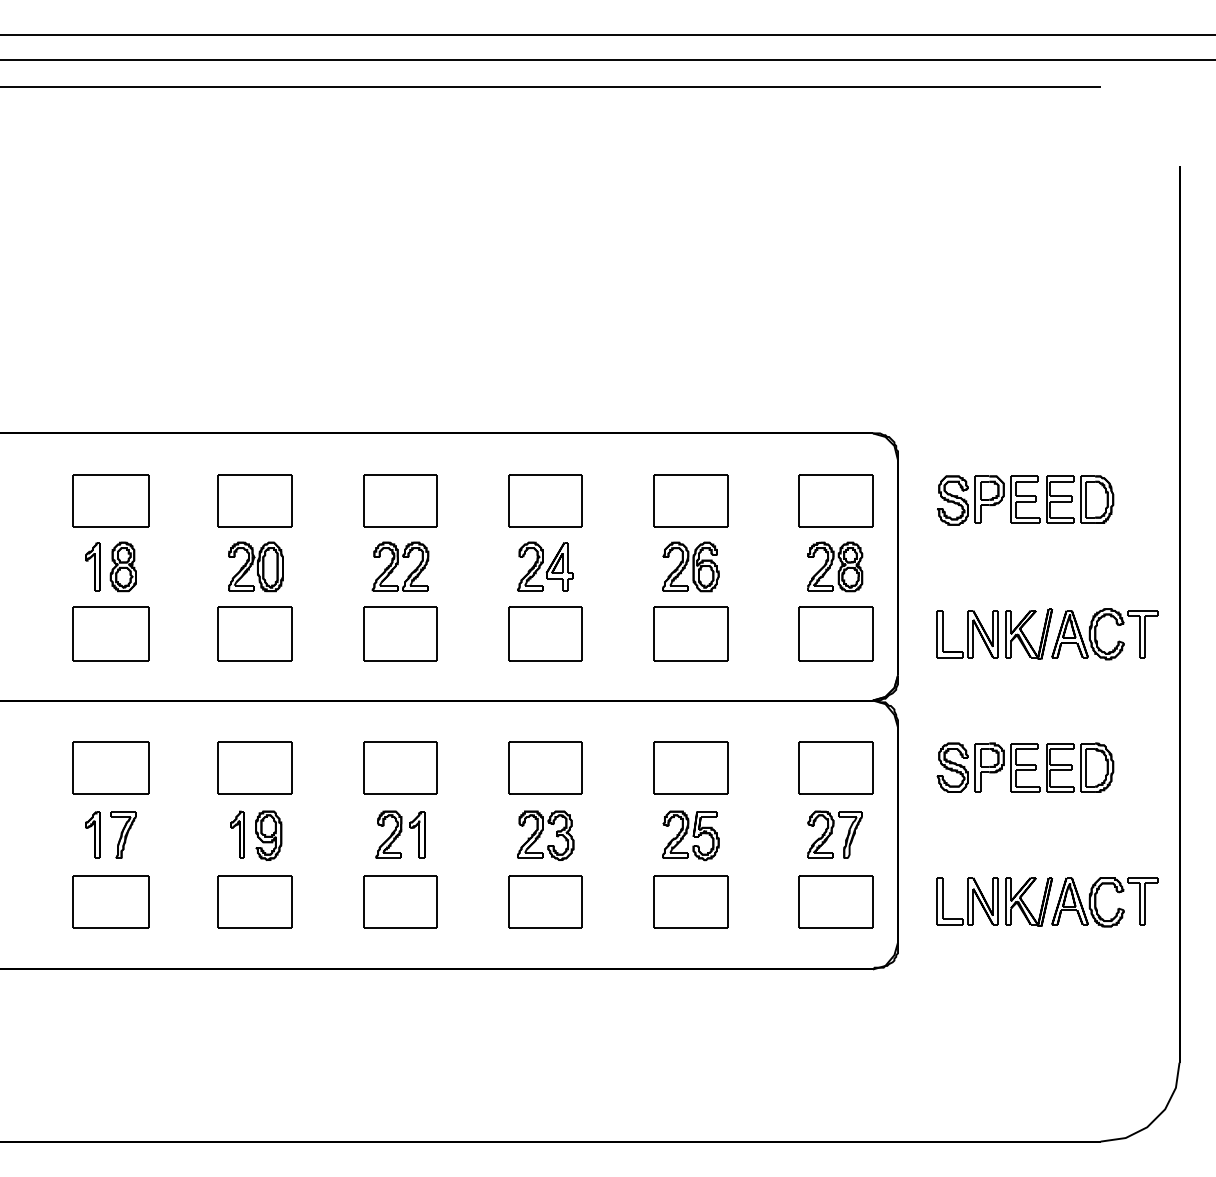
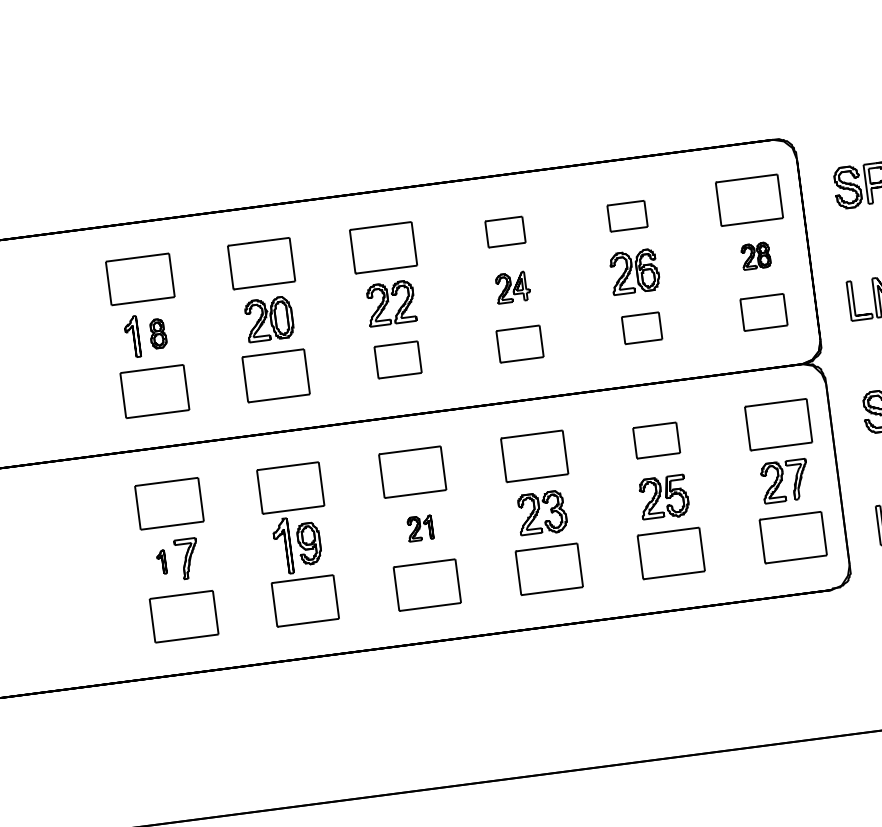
part: (545, 500) -> (505, 231), size x0.6
part: (690, 500) -> (627, 216), size x0.6
part: (122, 566) -> (157, 333), size x0.7
part: (545, 566) -> (512, 287), size x0.7
part: (835, 566) -> (756, 255), size x0.6
part: (400, 633) -> (398, 359), size x0.7
part: (545, 633) -> (519, 343), size x0.7
part: (690, 633) -> (641, 327), size x0.6
part: (835, 633) -> (763, 311), size x0.7
part: (690, 767) -> (656, 440), size x0.7
part: (92, 834) -> (161, 561), size x0.6
part: (237, 834) -> (283, 546), size x1.4
part: (400, 834) -> (420, 528), size x0.6

